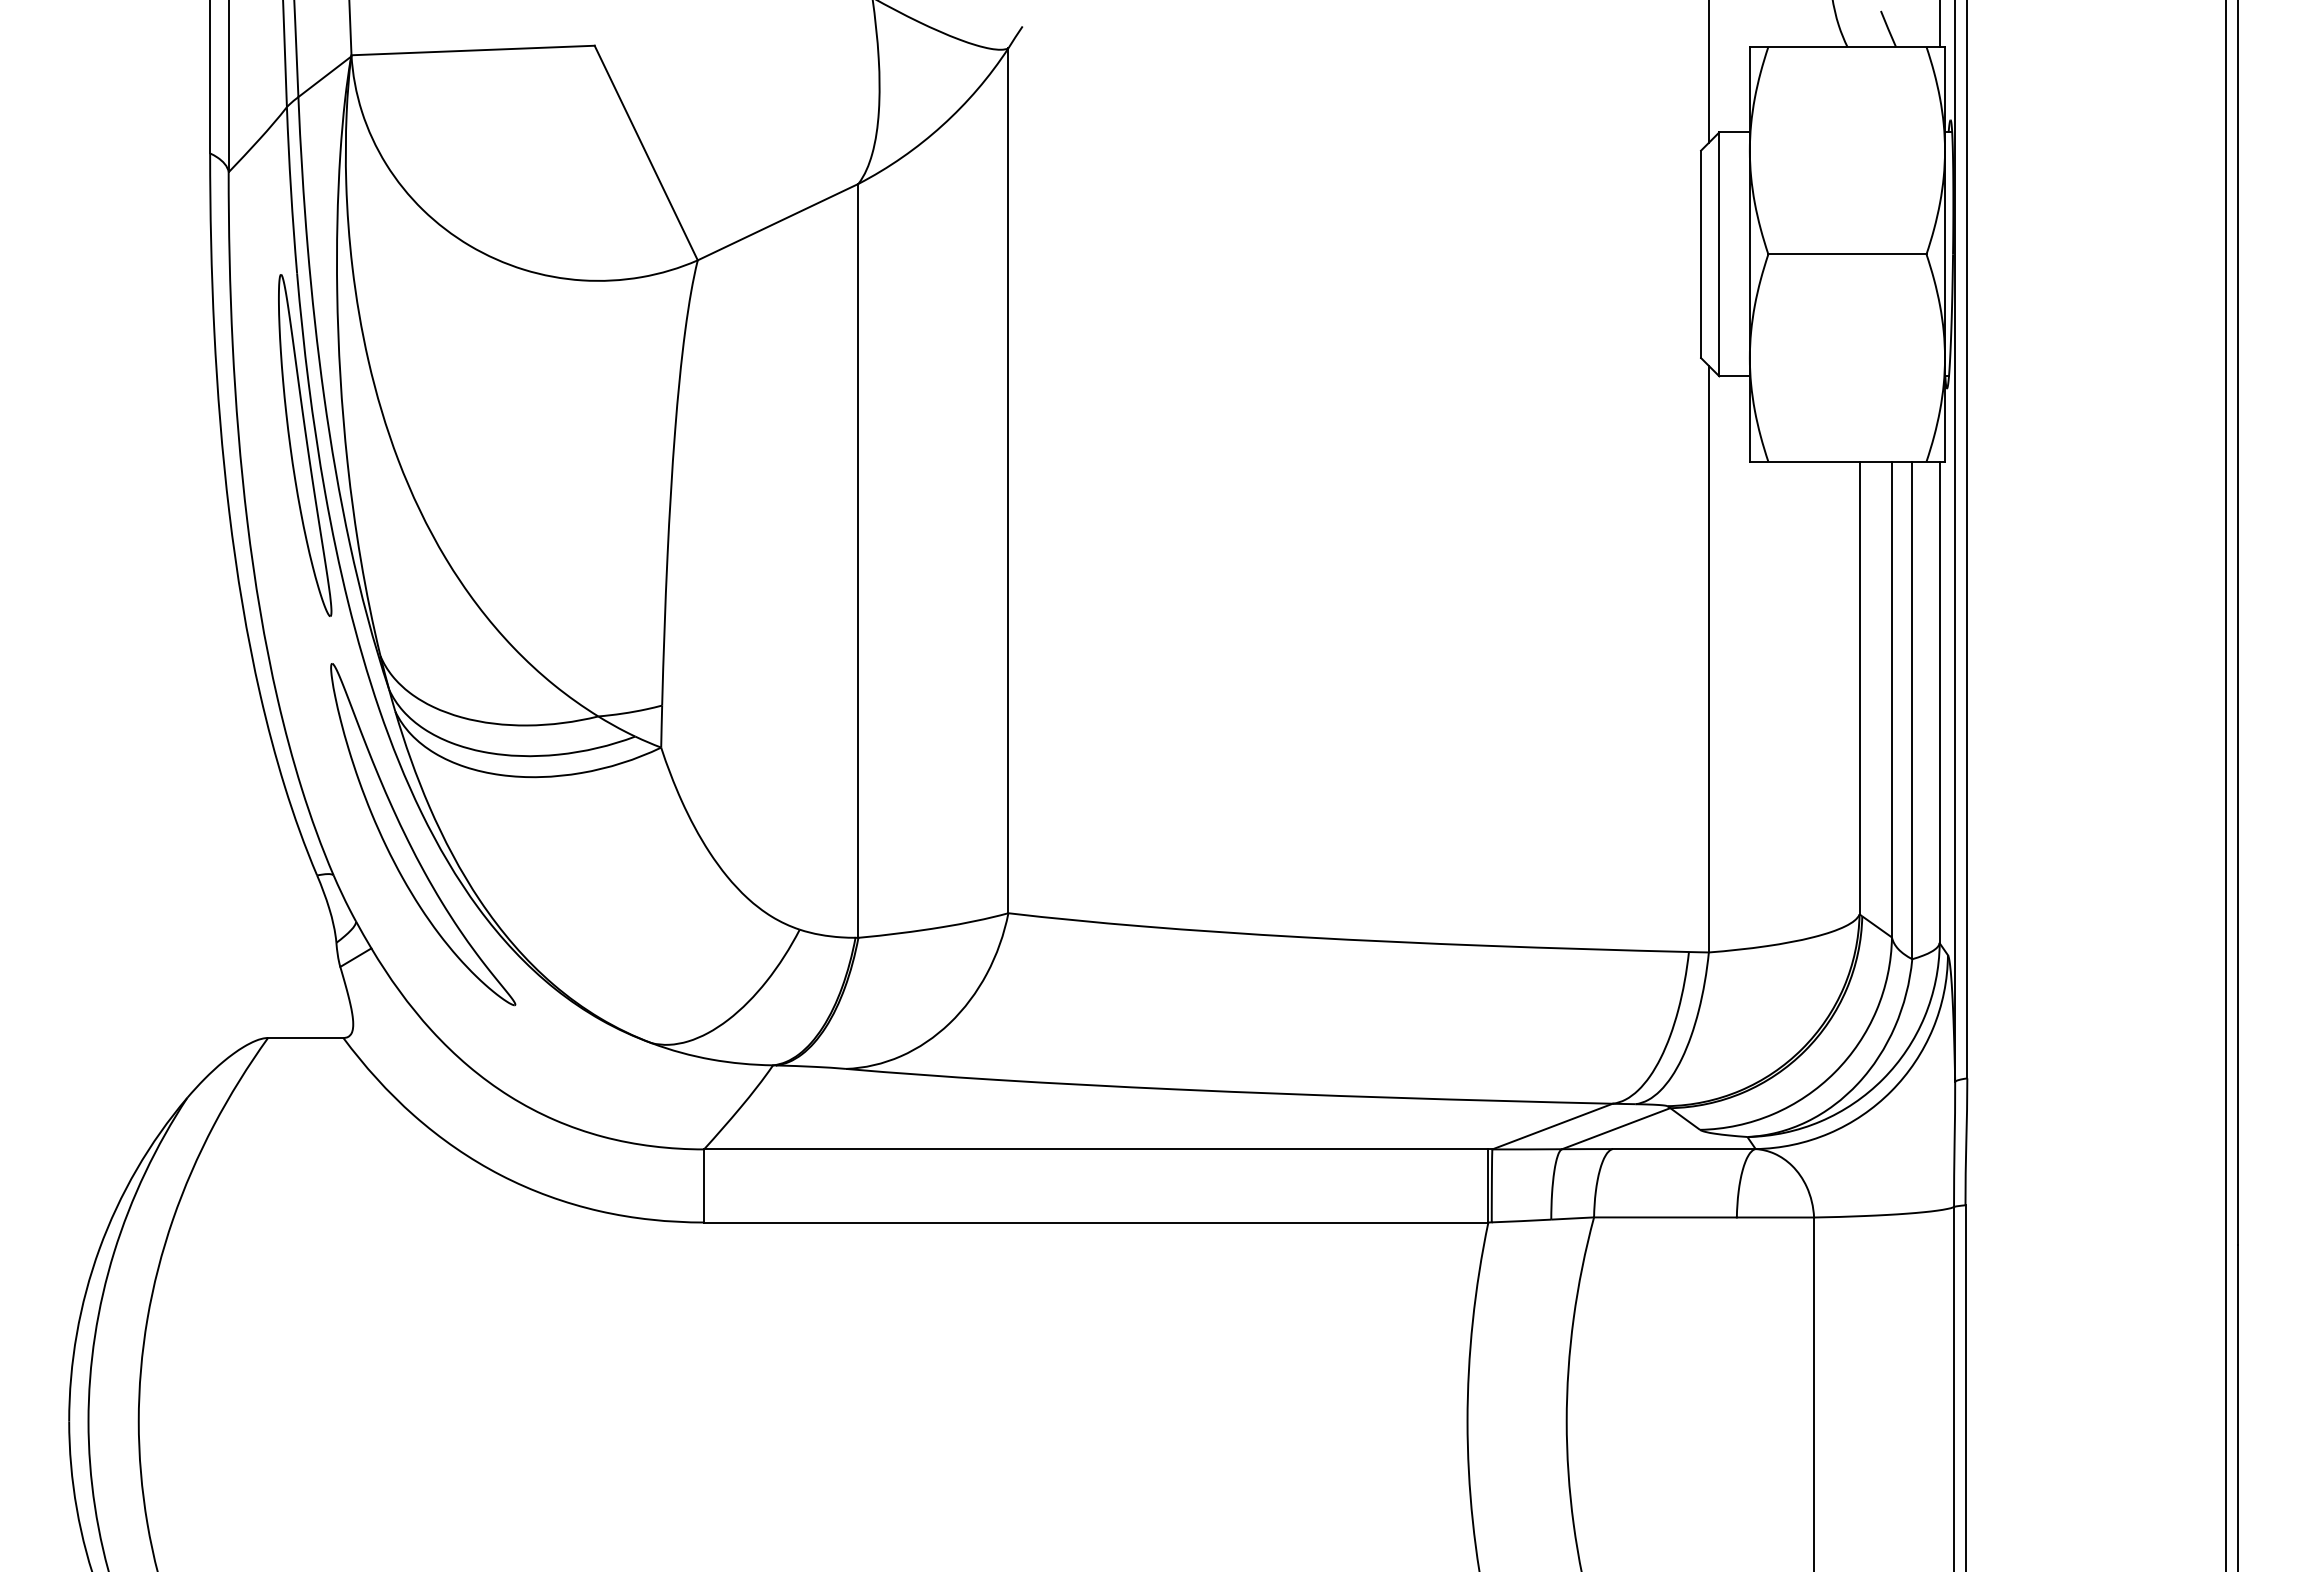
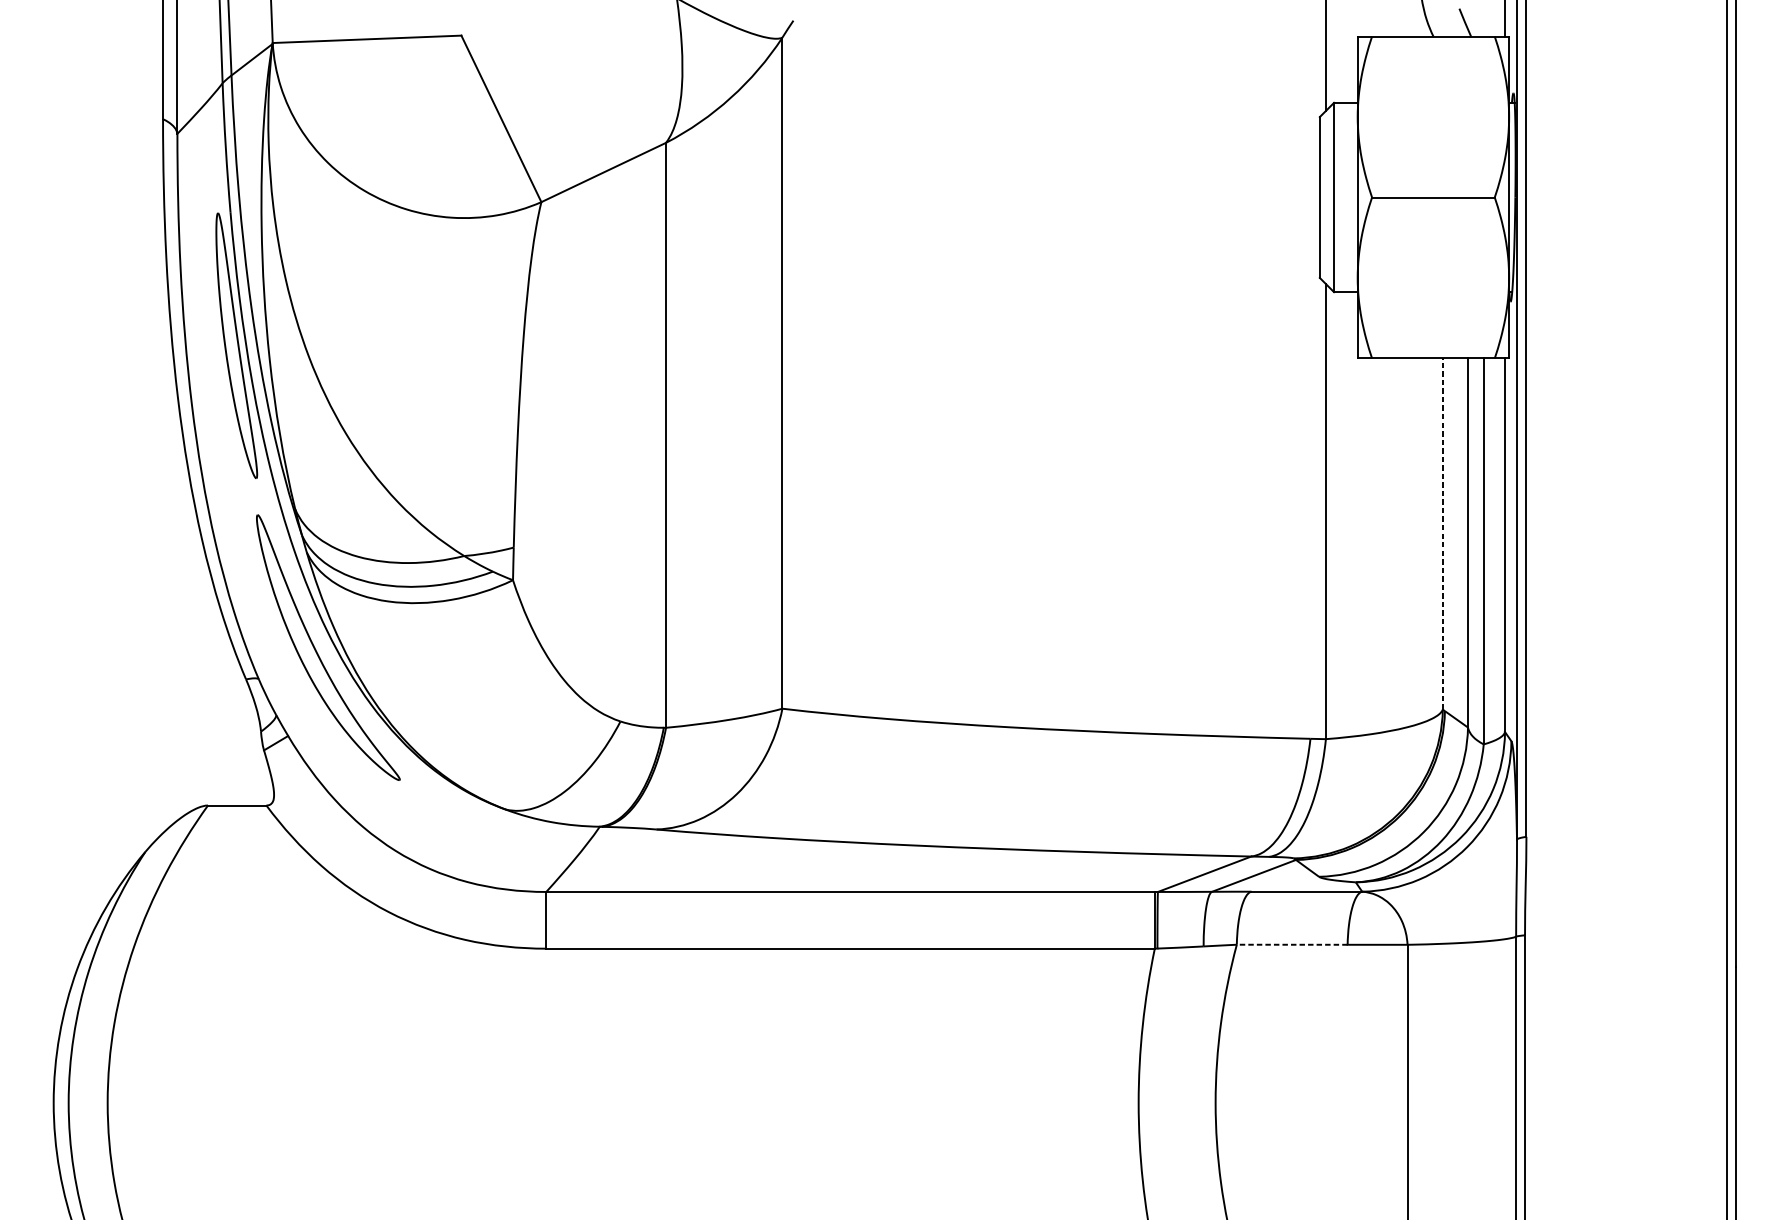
line: (1859, 687) -> (1442, 533), solid -> dashed
line: (1664, 1217) -> (1291, 944), solid -> dashed

